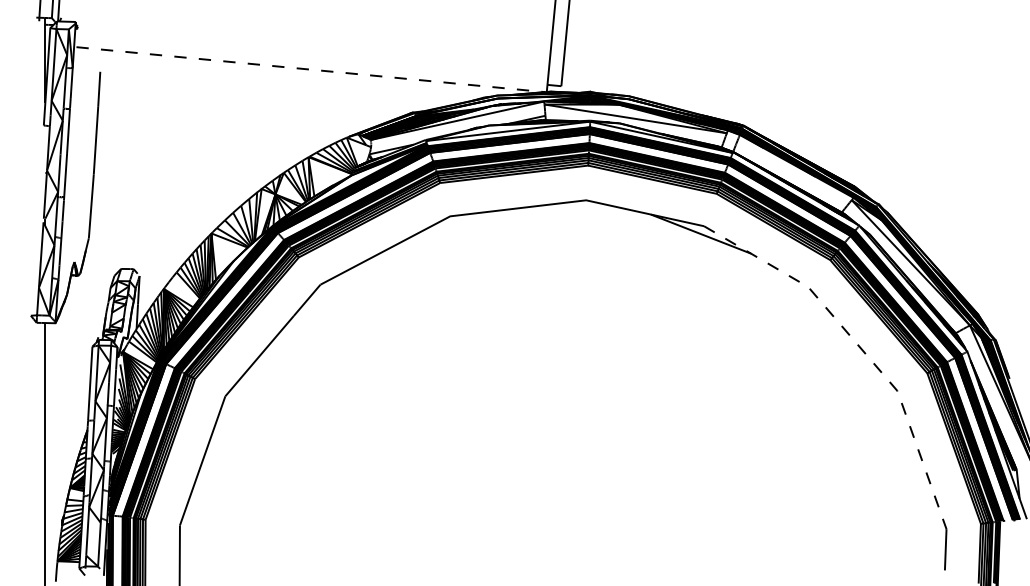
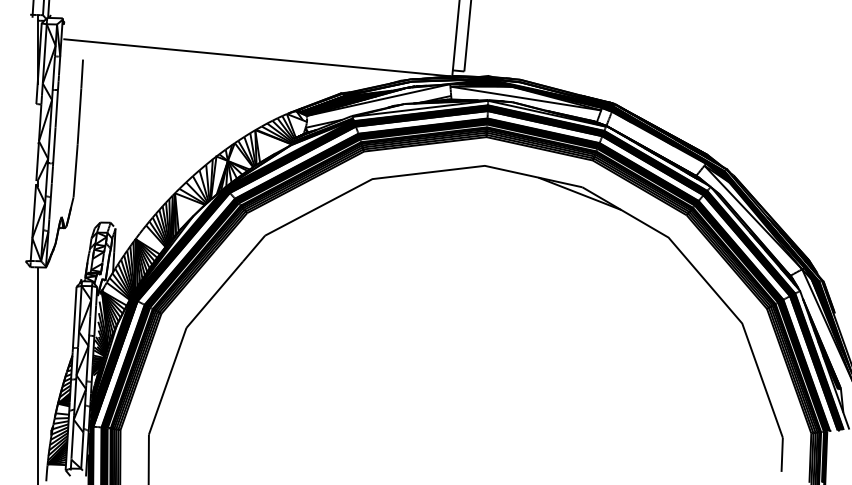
line: (312, 69) -> (258, 57), dashed -> solid
line: (861, 349) -> (712, 289), dashed -> solid

